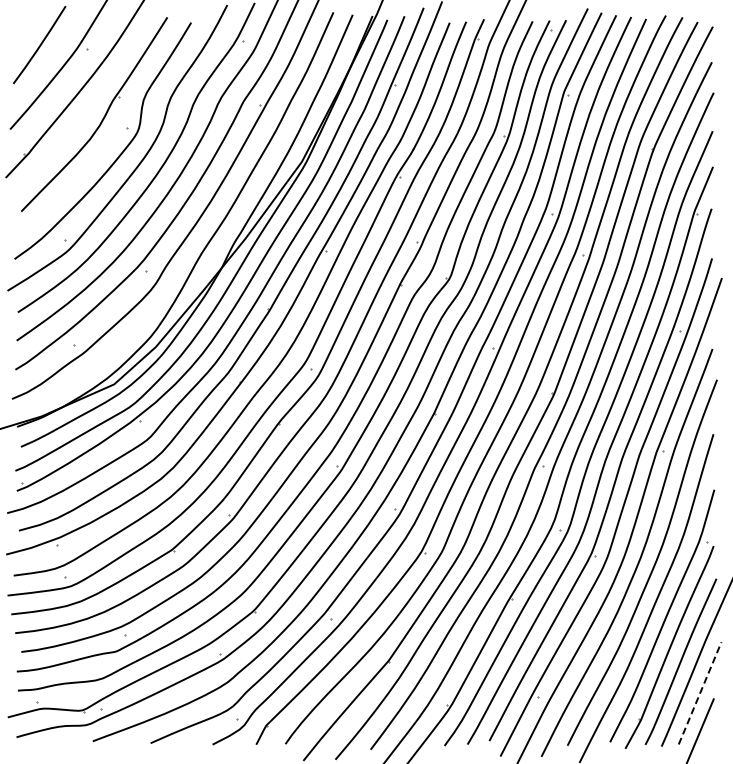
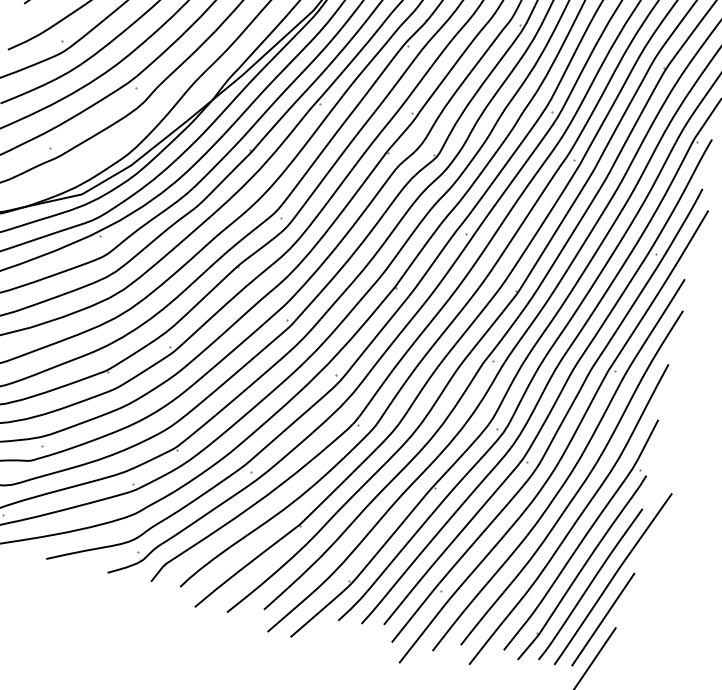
line: (700, 693) -> (603, 619), dashed -> solid

